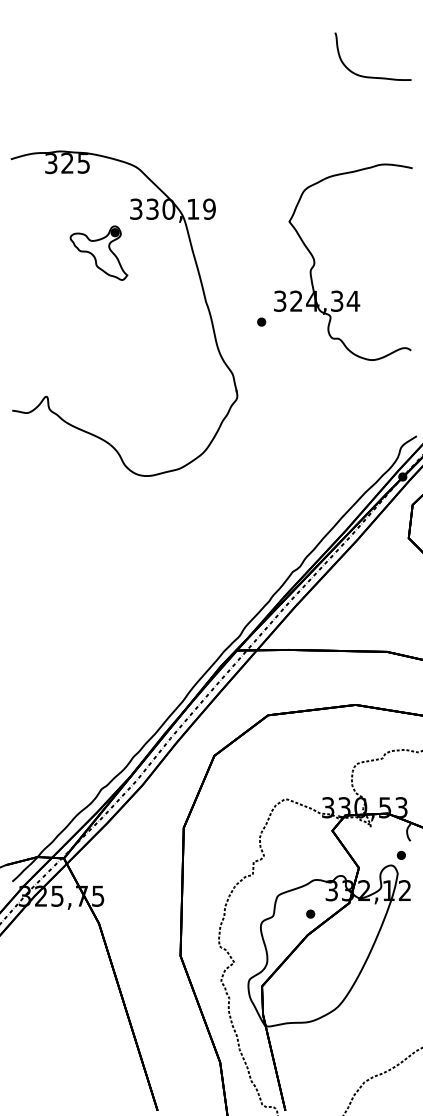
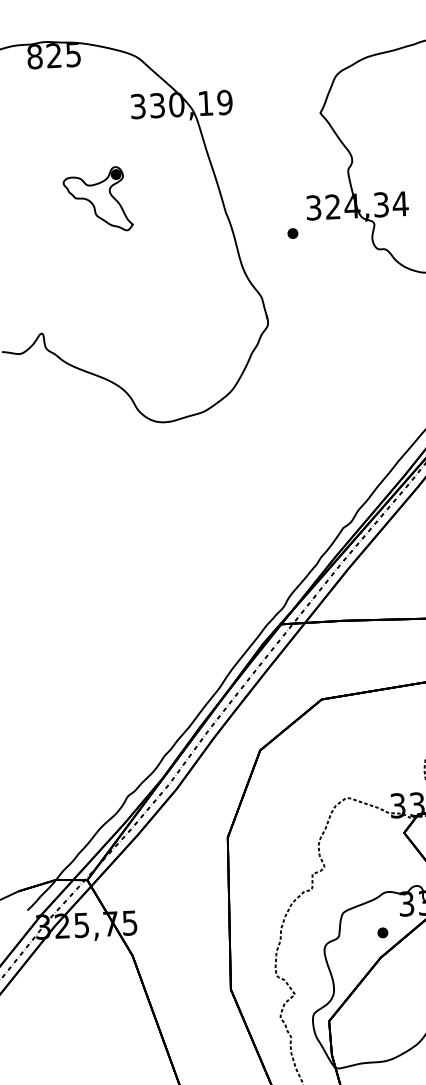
text: (51, 163) -> (35, 56), 325 -> 825
part: (98, 252) -> (97, 198), moved

